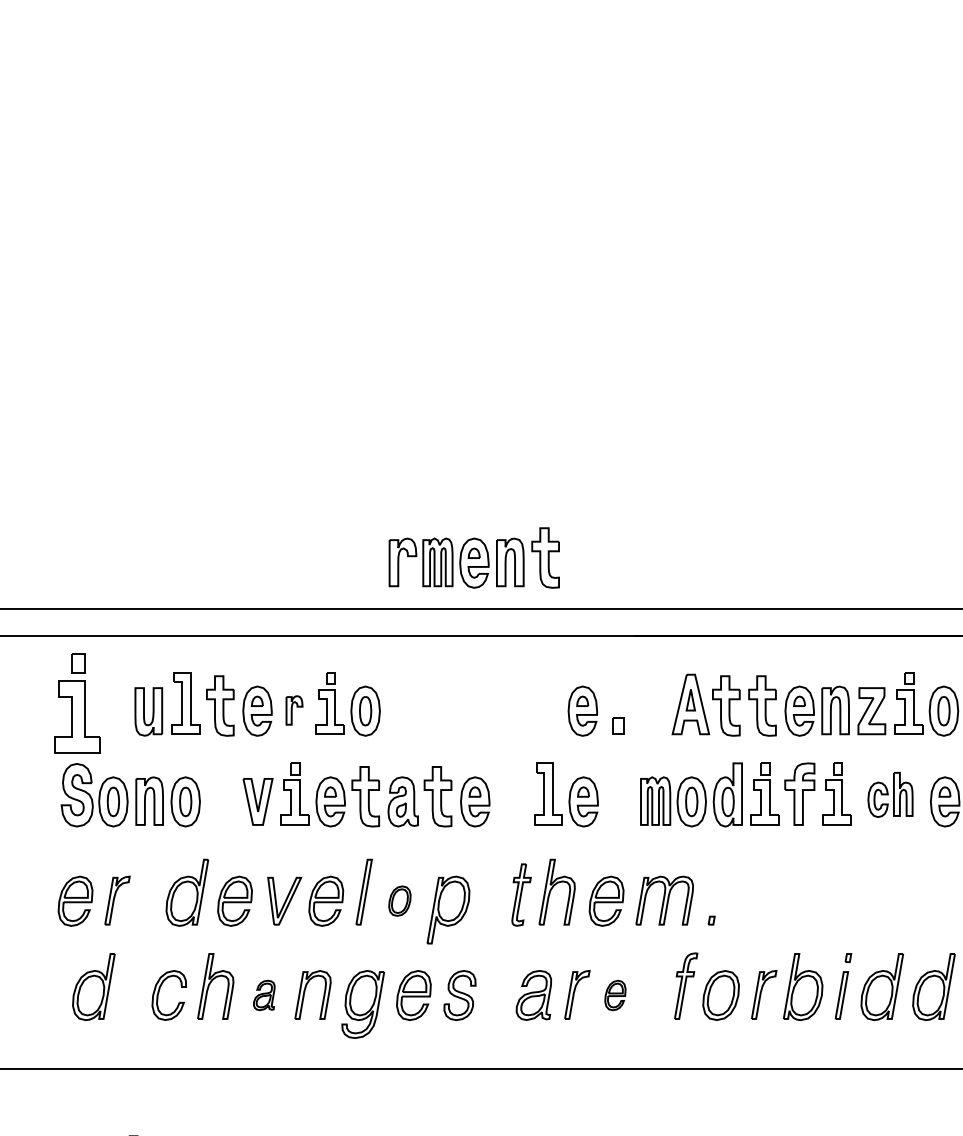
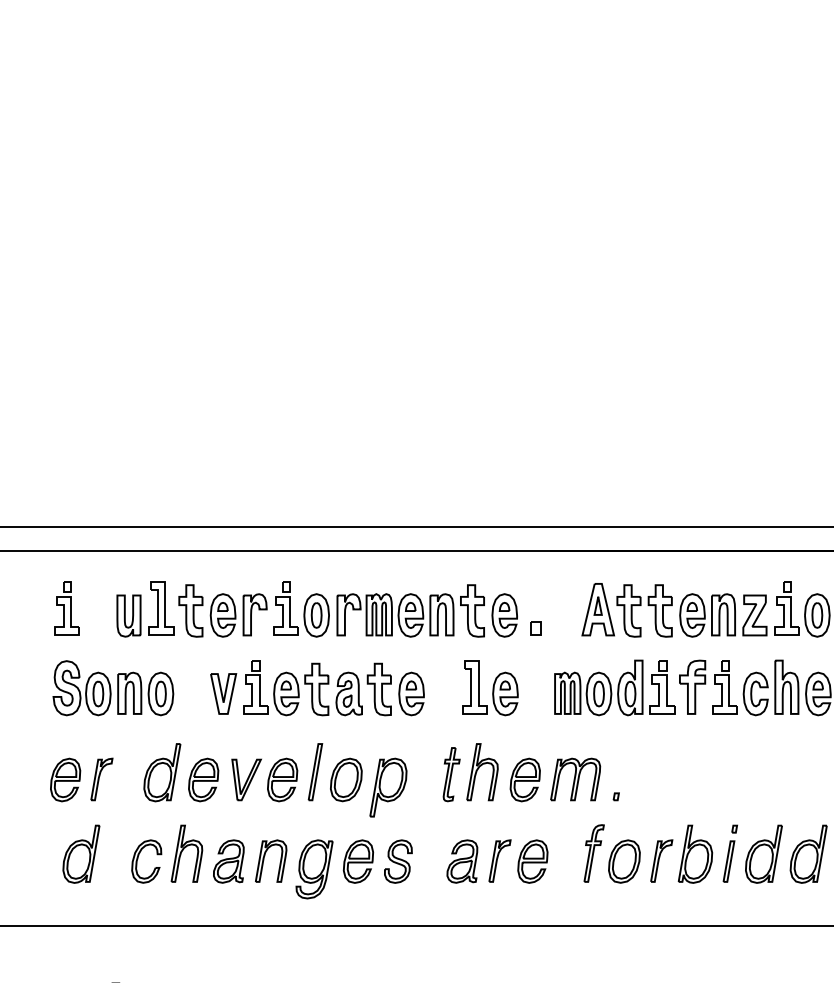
part: (473, 557) -> (410, 610), moved
part: (76, 703) -> (66, 608), size x0.62
part: (294, 710) -> (255, 614), size x1.67
part: (890, 794) -> (771, 687), size x1.43
part: (399, 900) -> (346, 779), size x1.67
part: (264, 995) -> (229, 861), size x1.67
part: (615, 995) -> (533, 861), size x1.67

